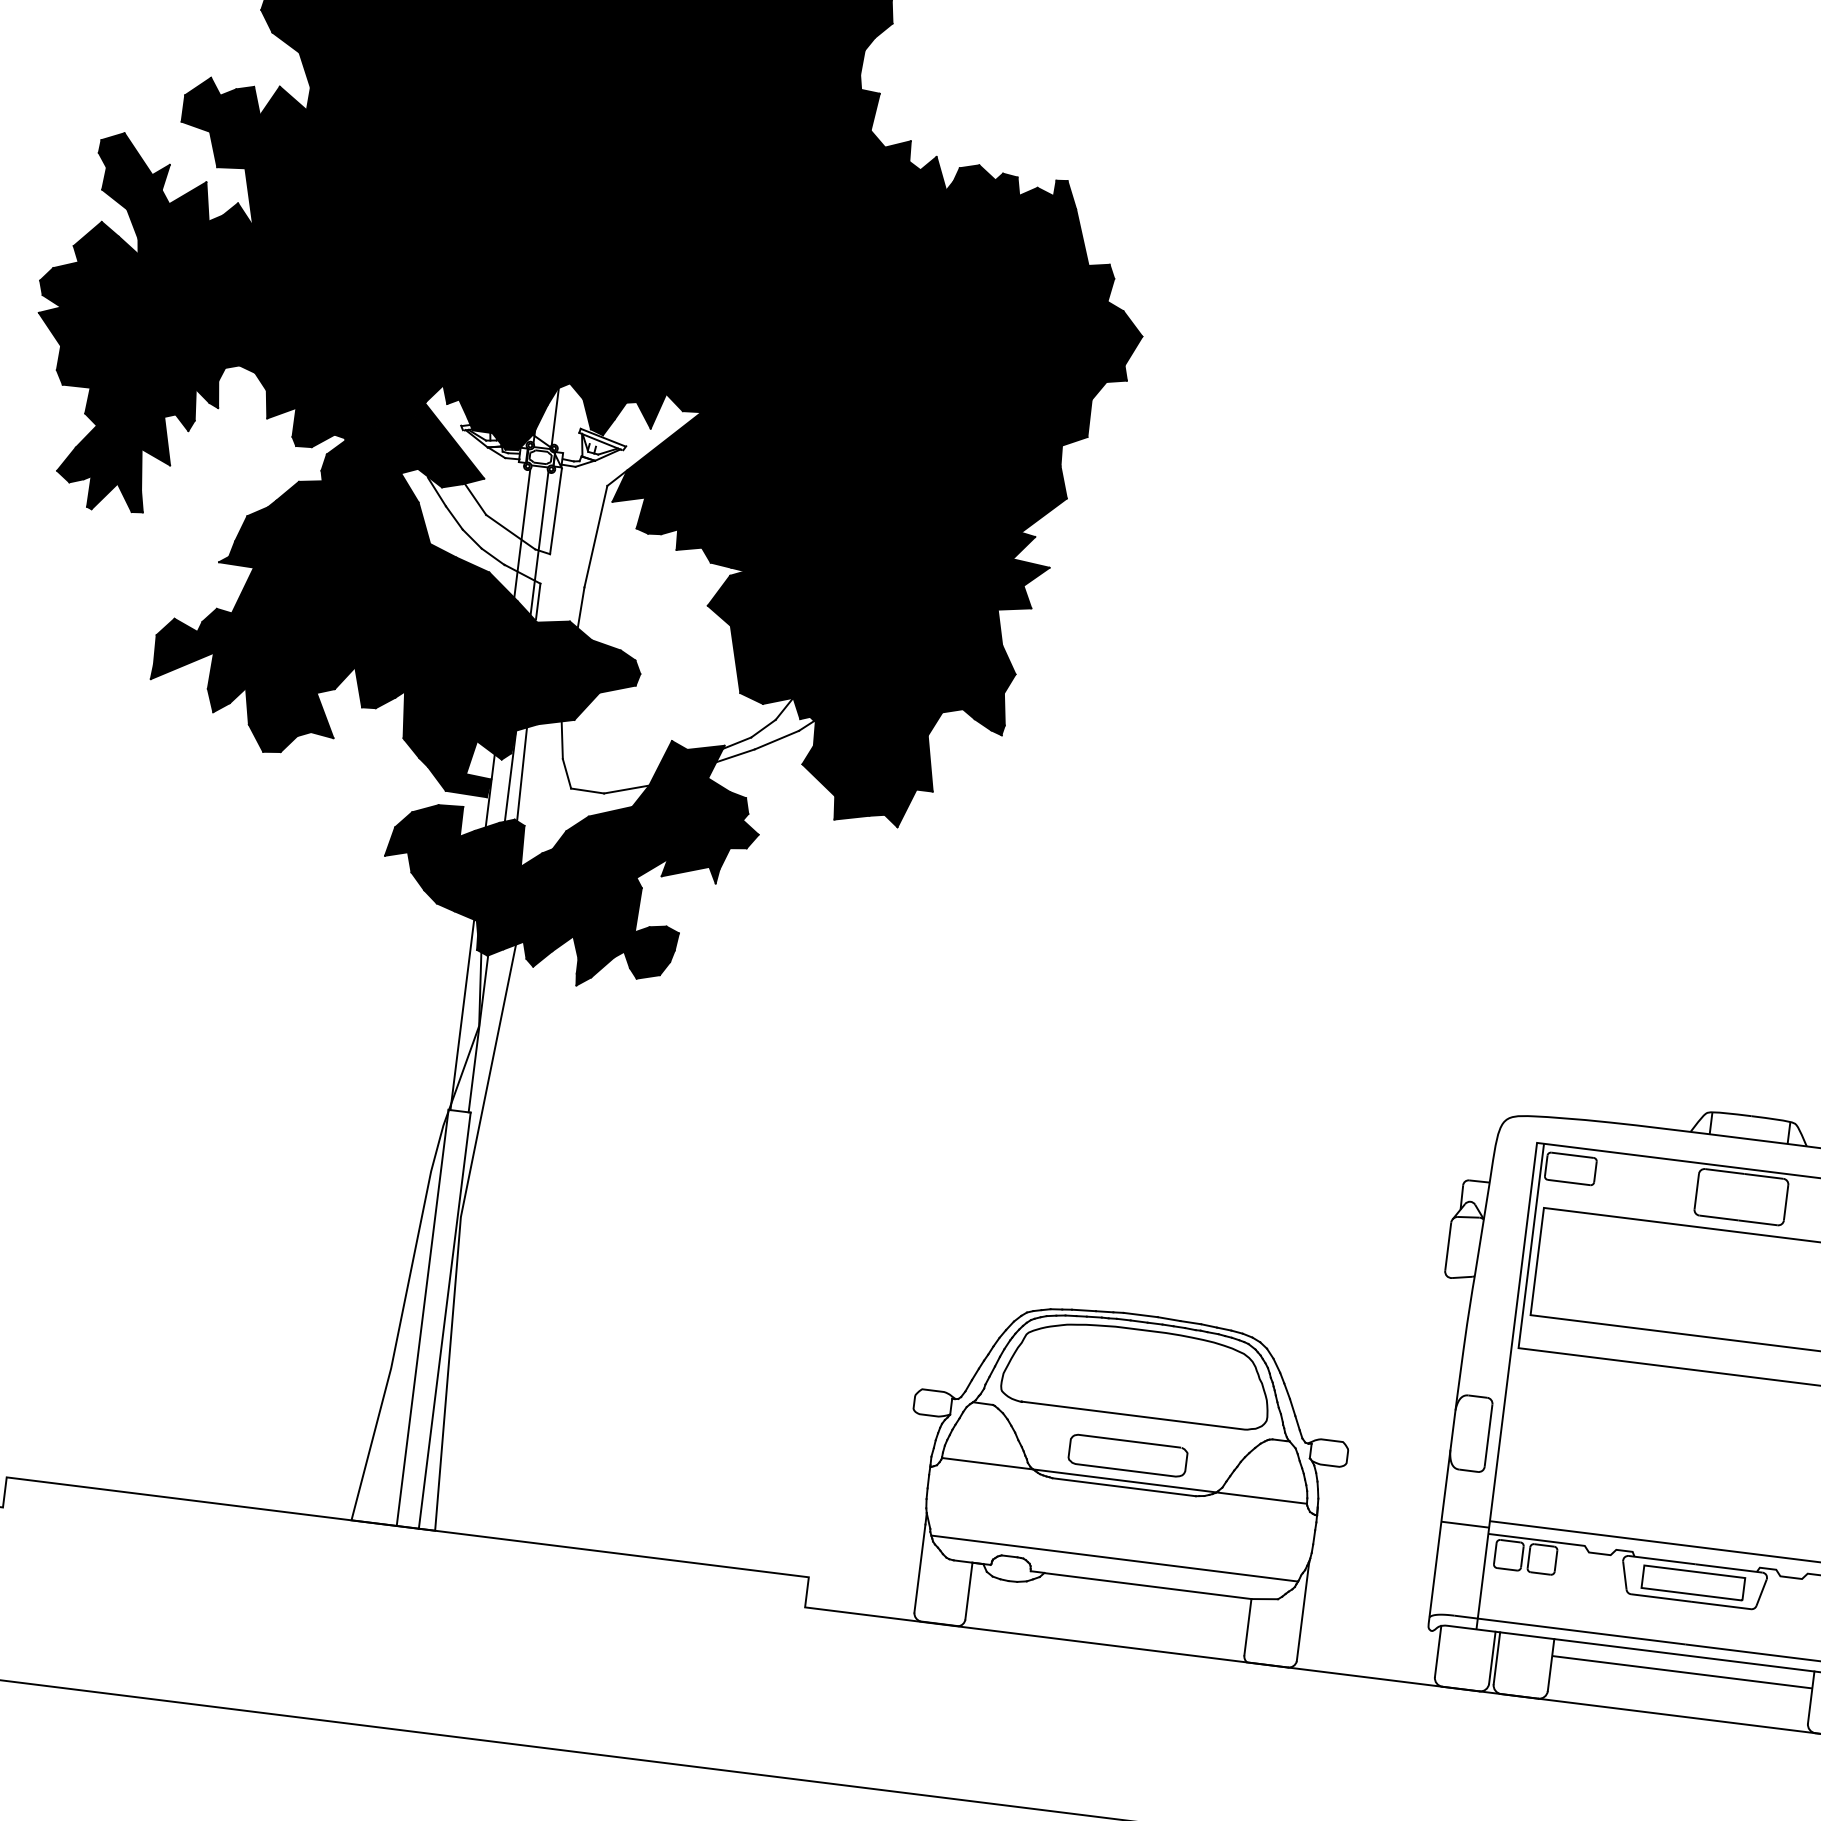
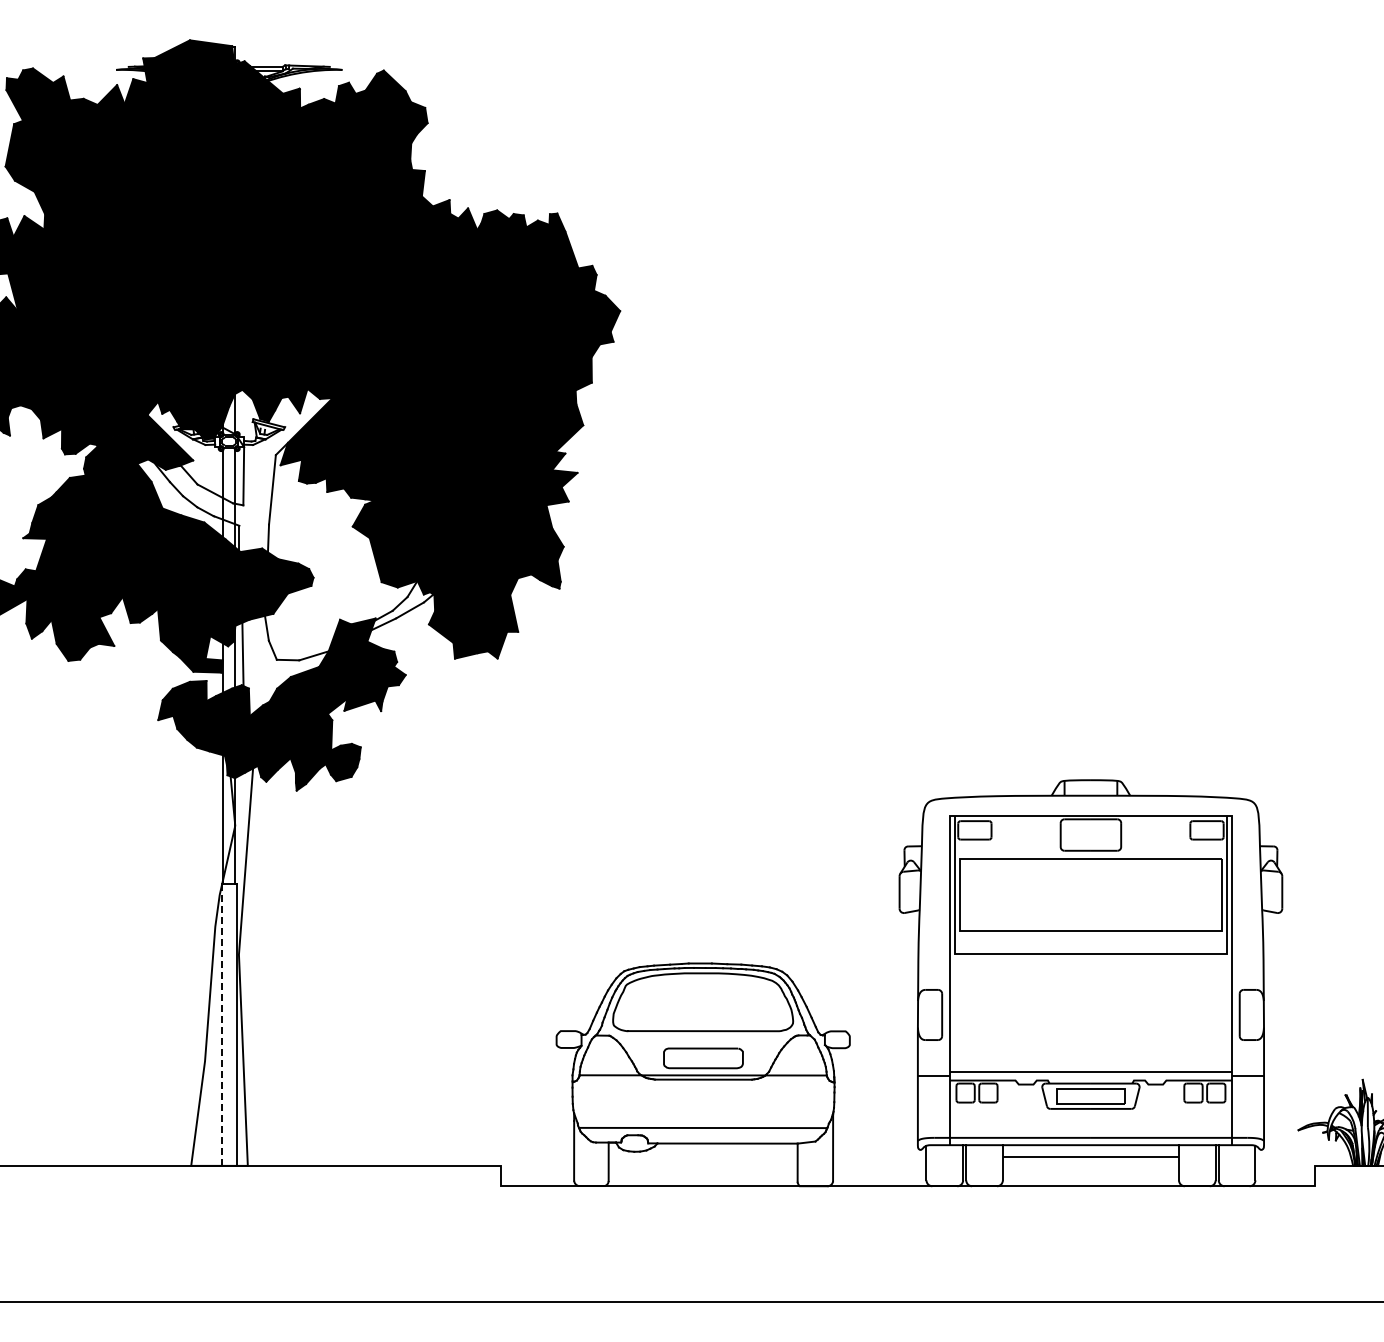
line: (422, 1318) -> (221, 1025), solid -> dashed

